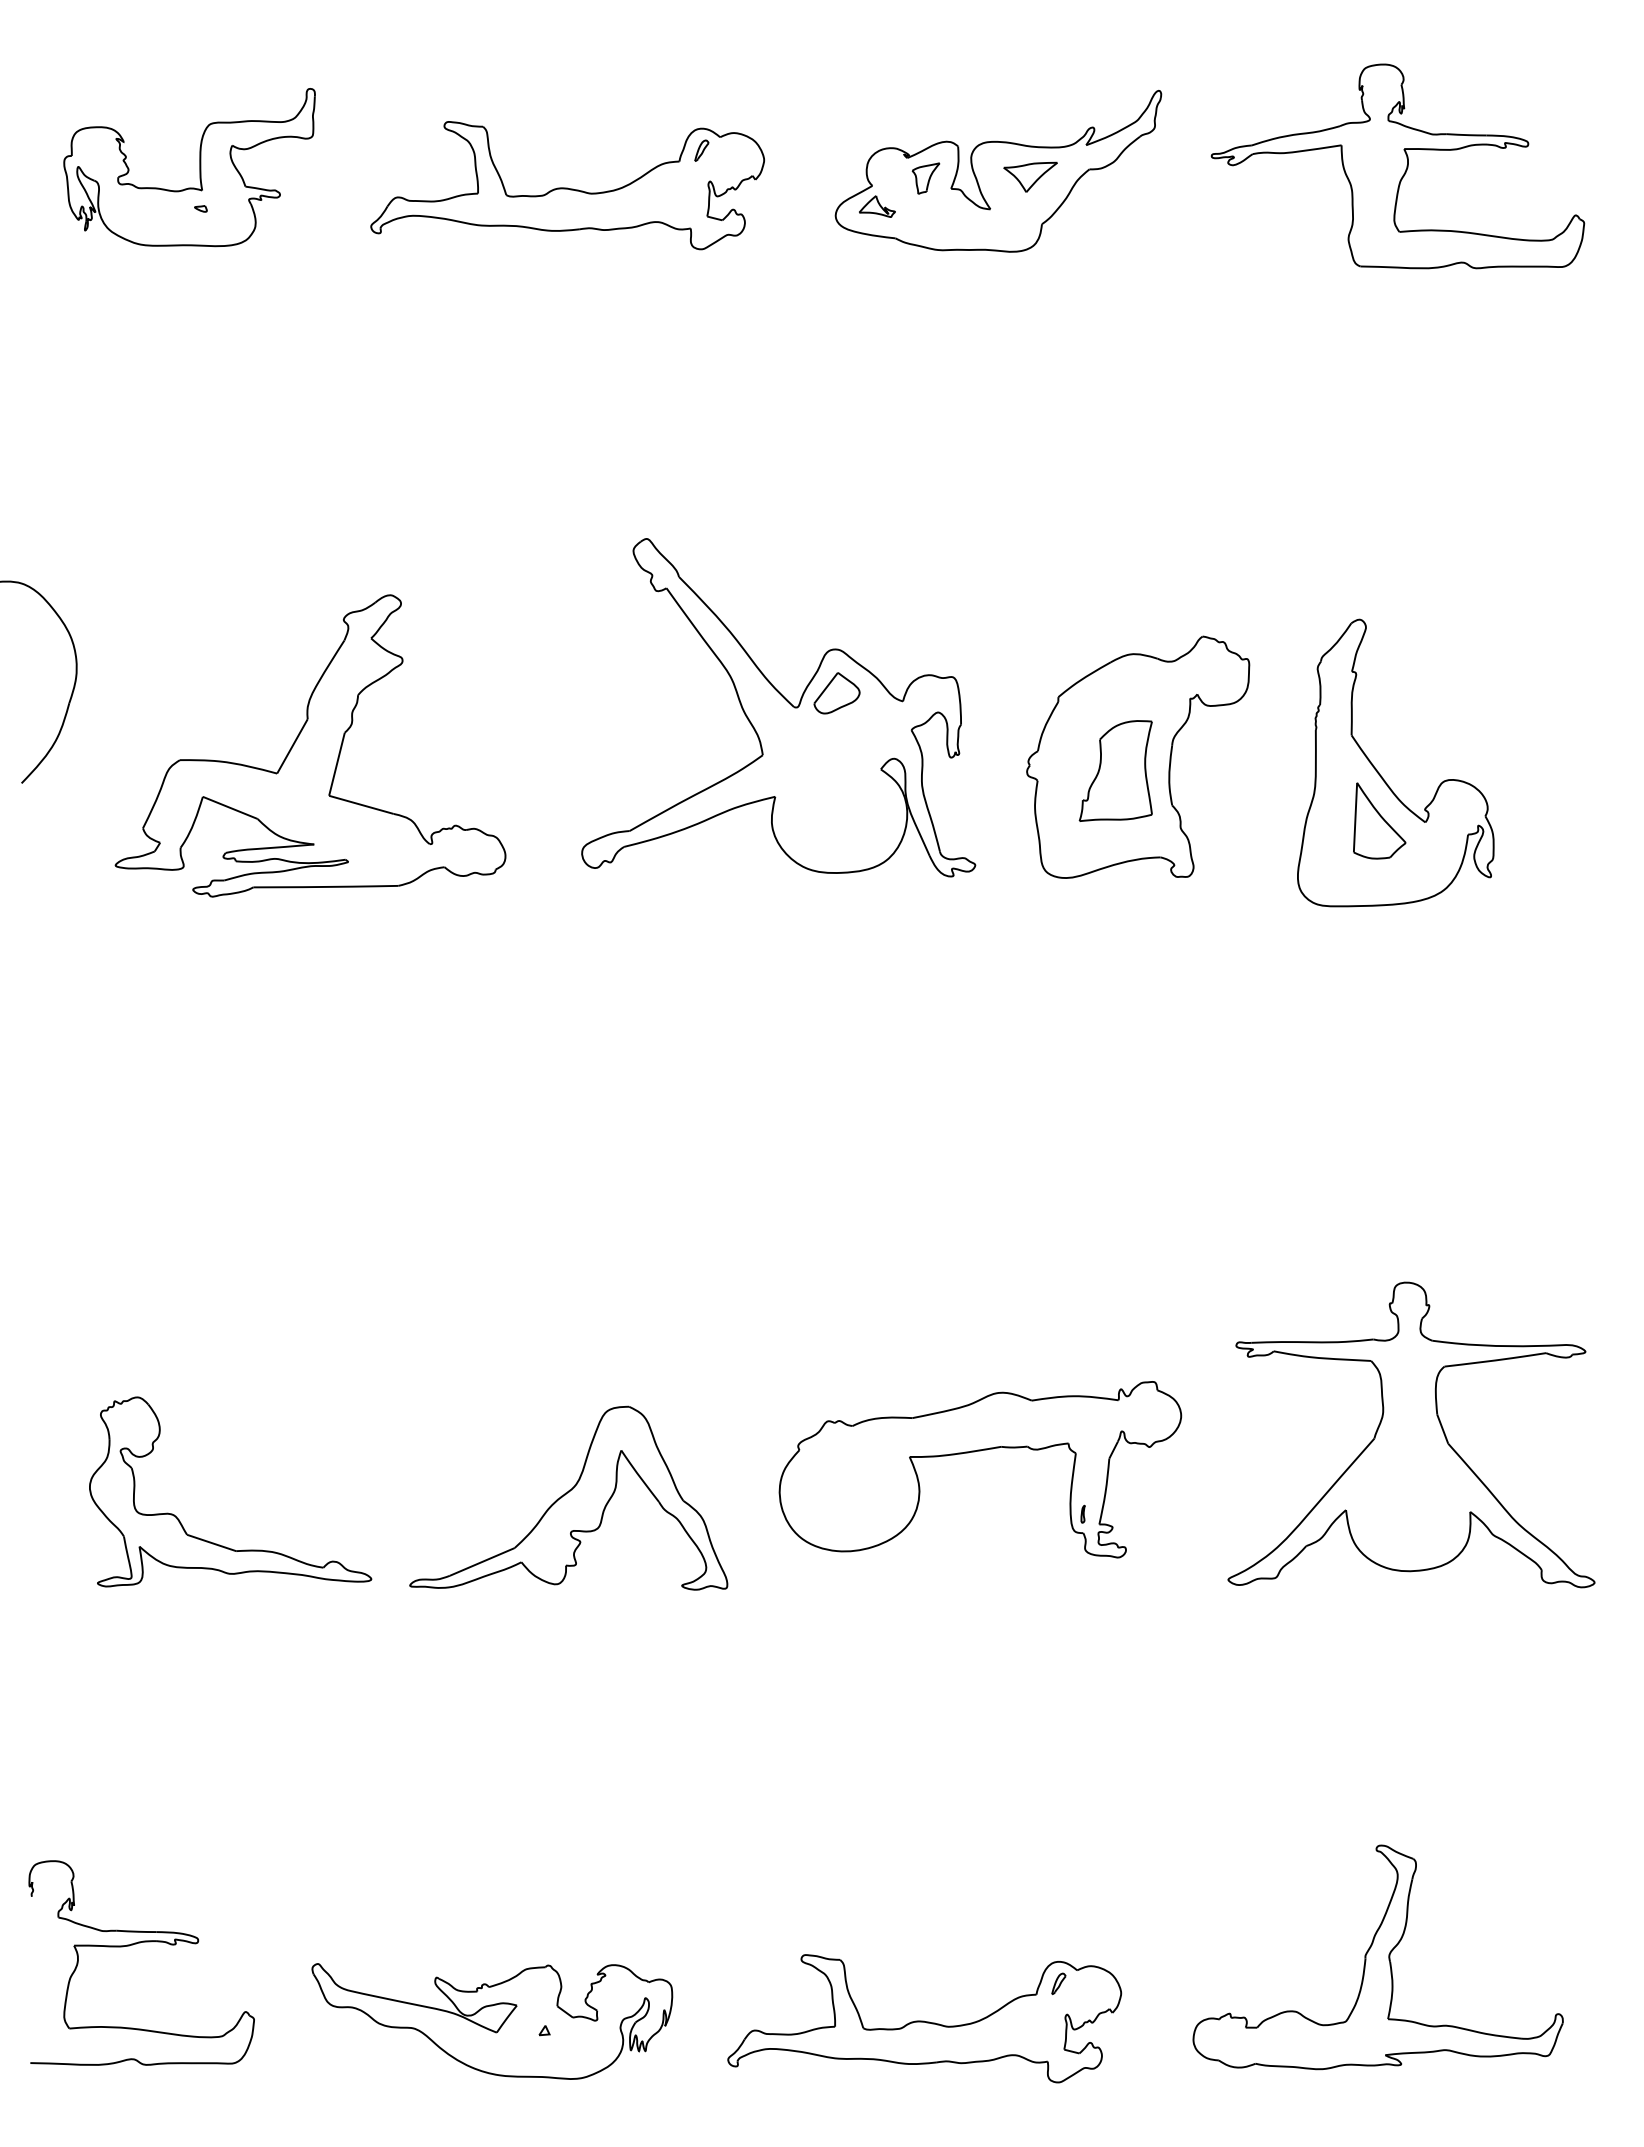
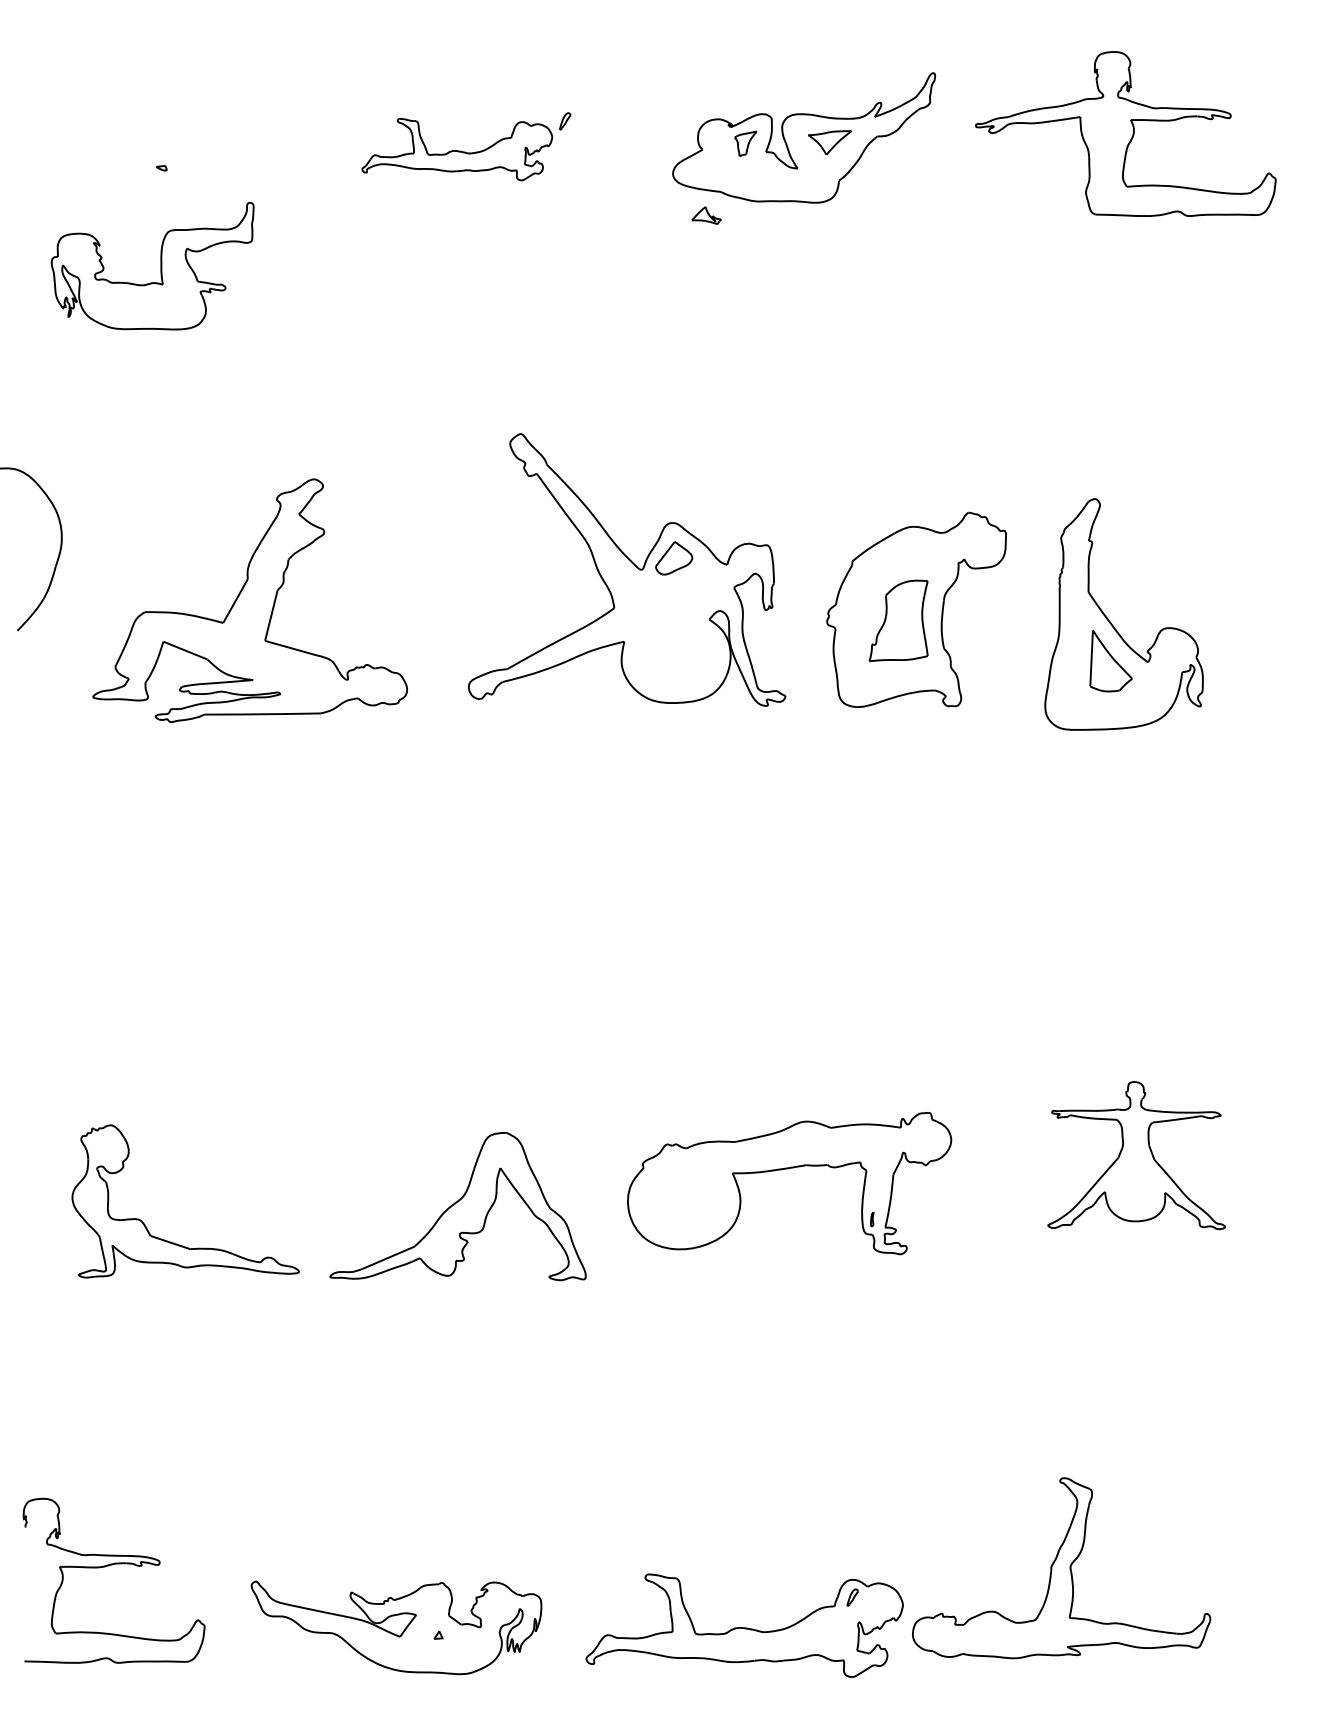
part: (199, 167) -> (160, 266), moved
part: (567, 185) -> (457, 149), size x0.6
part: (877, 206) -> (706, 215), moved
part: (1411, 1434) -> (1136, 1155), size x0.6
part: (1377, 1957) -> (1061, 1568), moved

